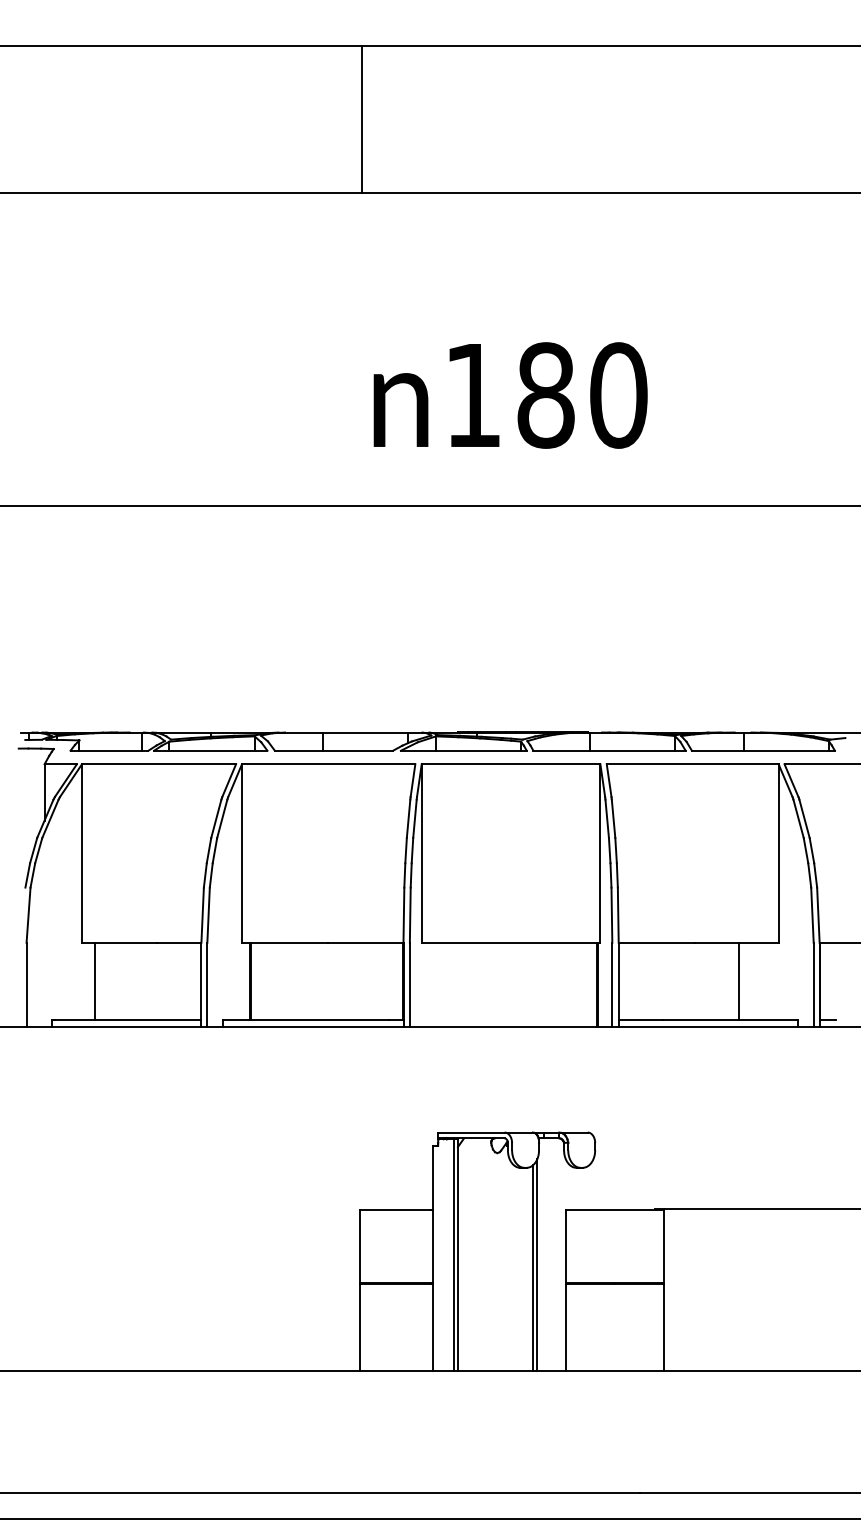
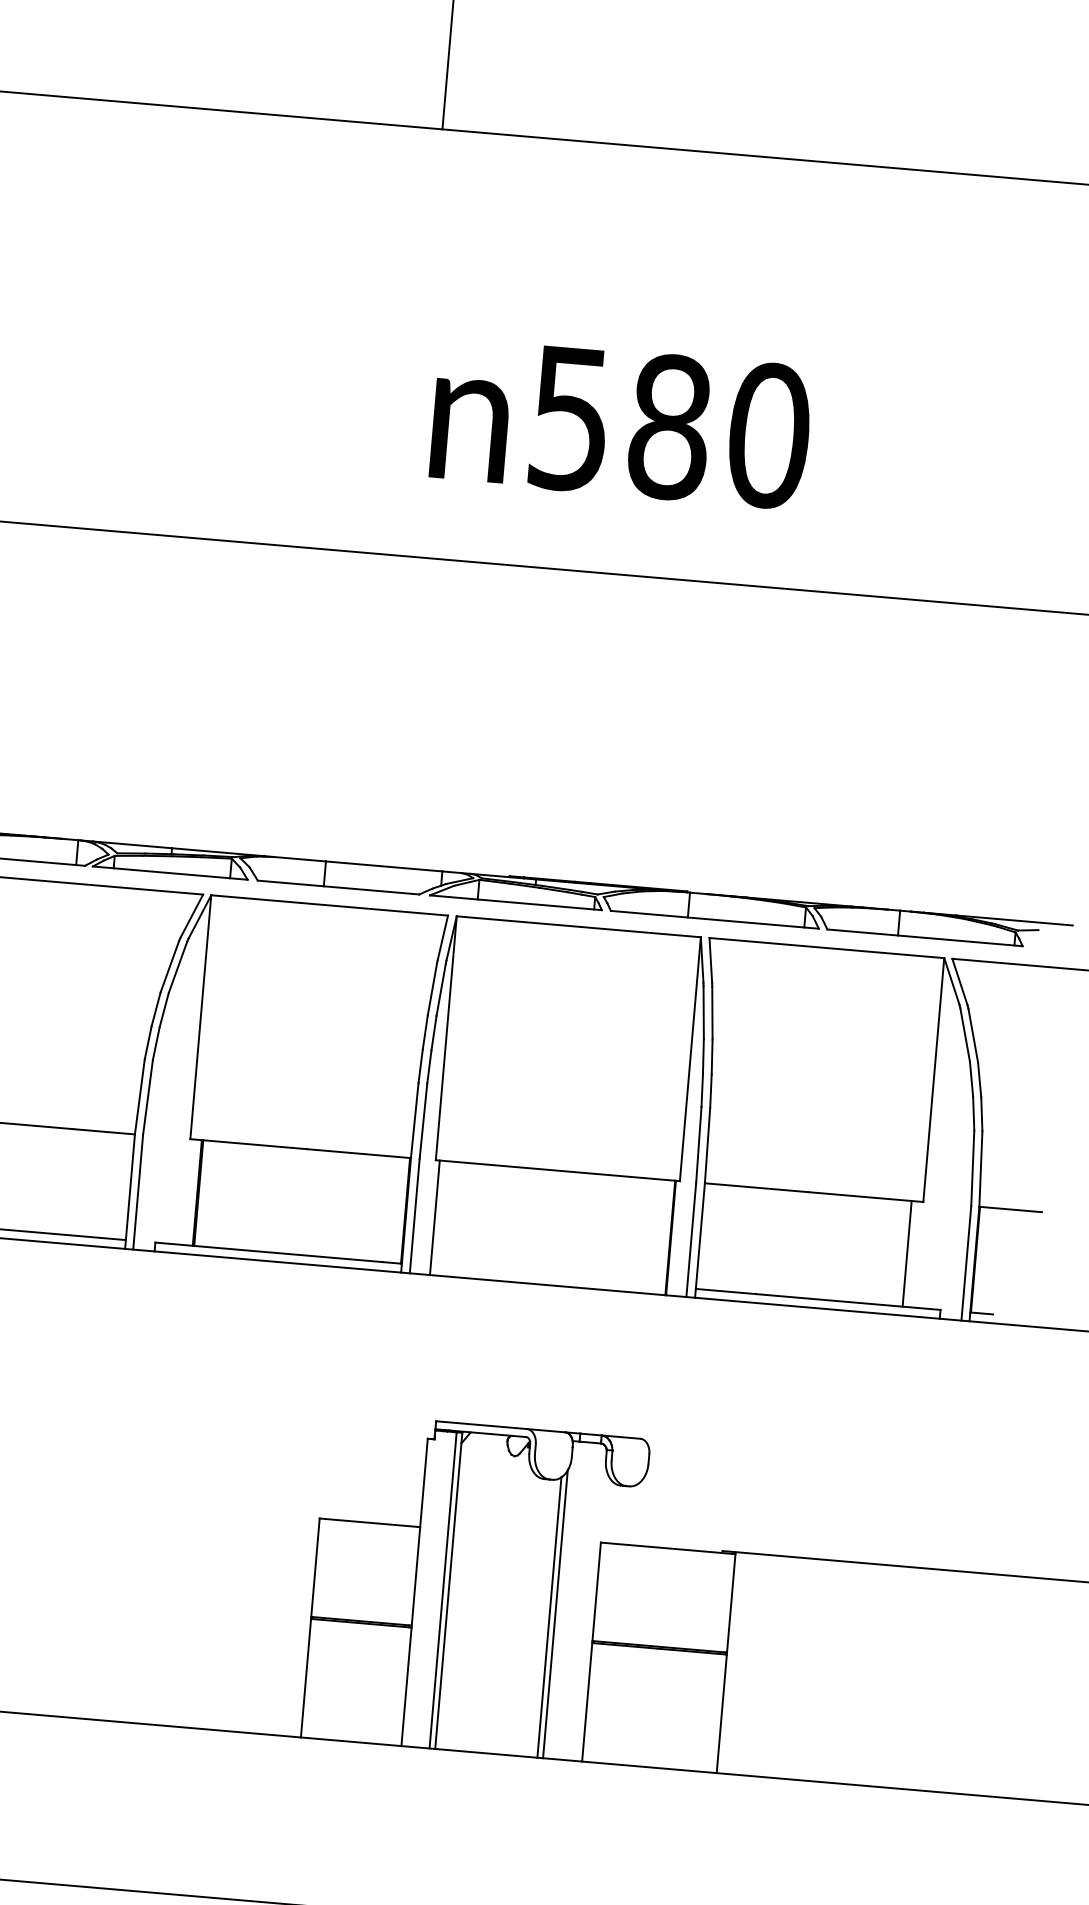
text: (472, 396) -> (569, 419), 180 -> 580
line: (739, 981) -> (907, 1253), moved
line: (424, 984) -> (434, 1217), added

